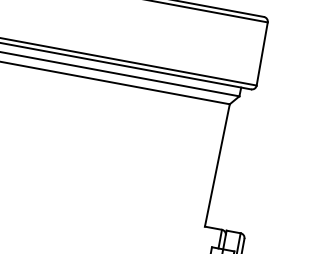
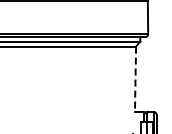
line: (217, 165) -> (135, 79), solid -> dashed

